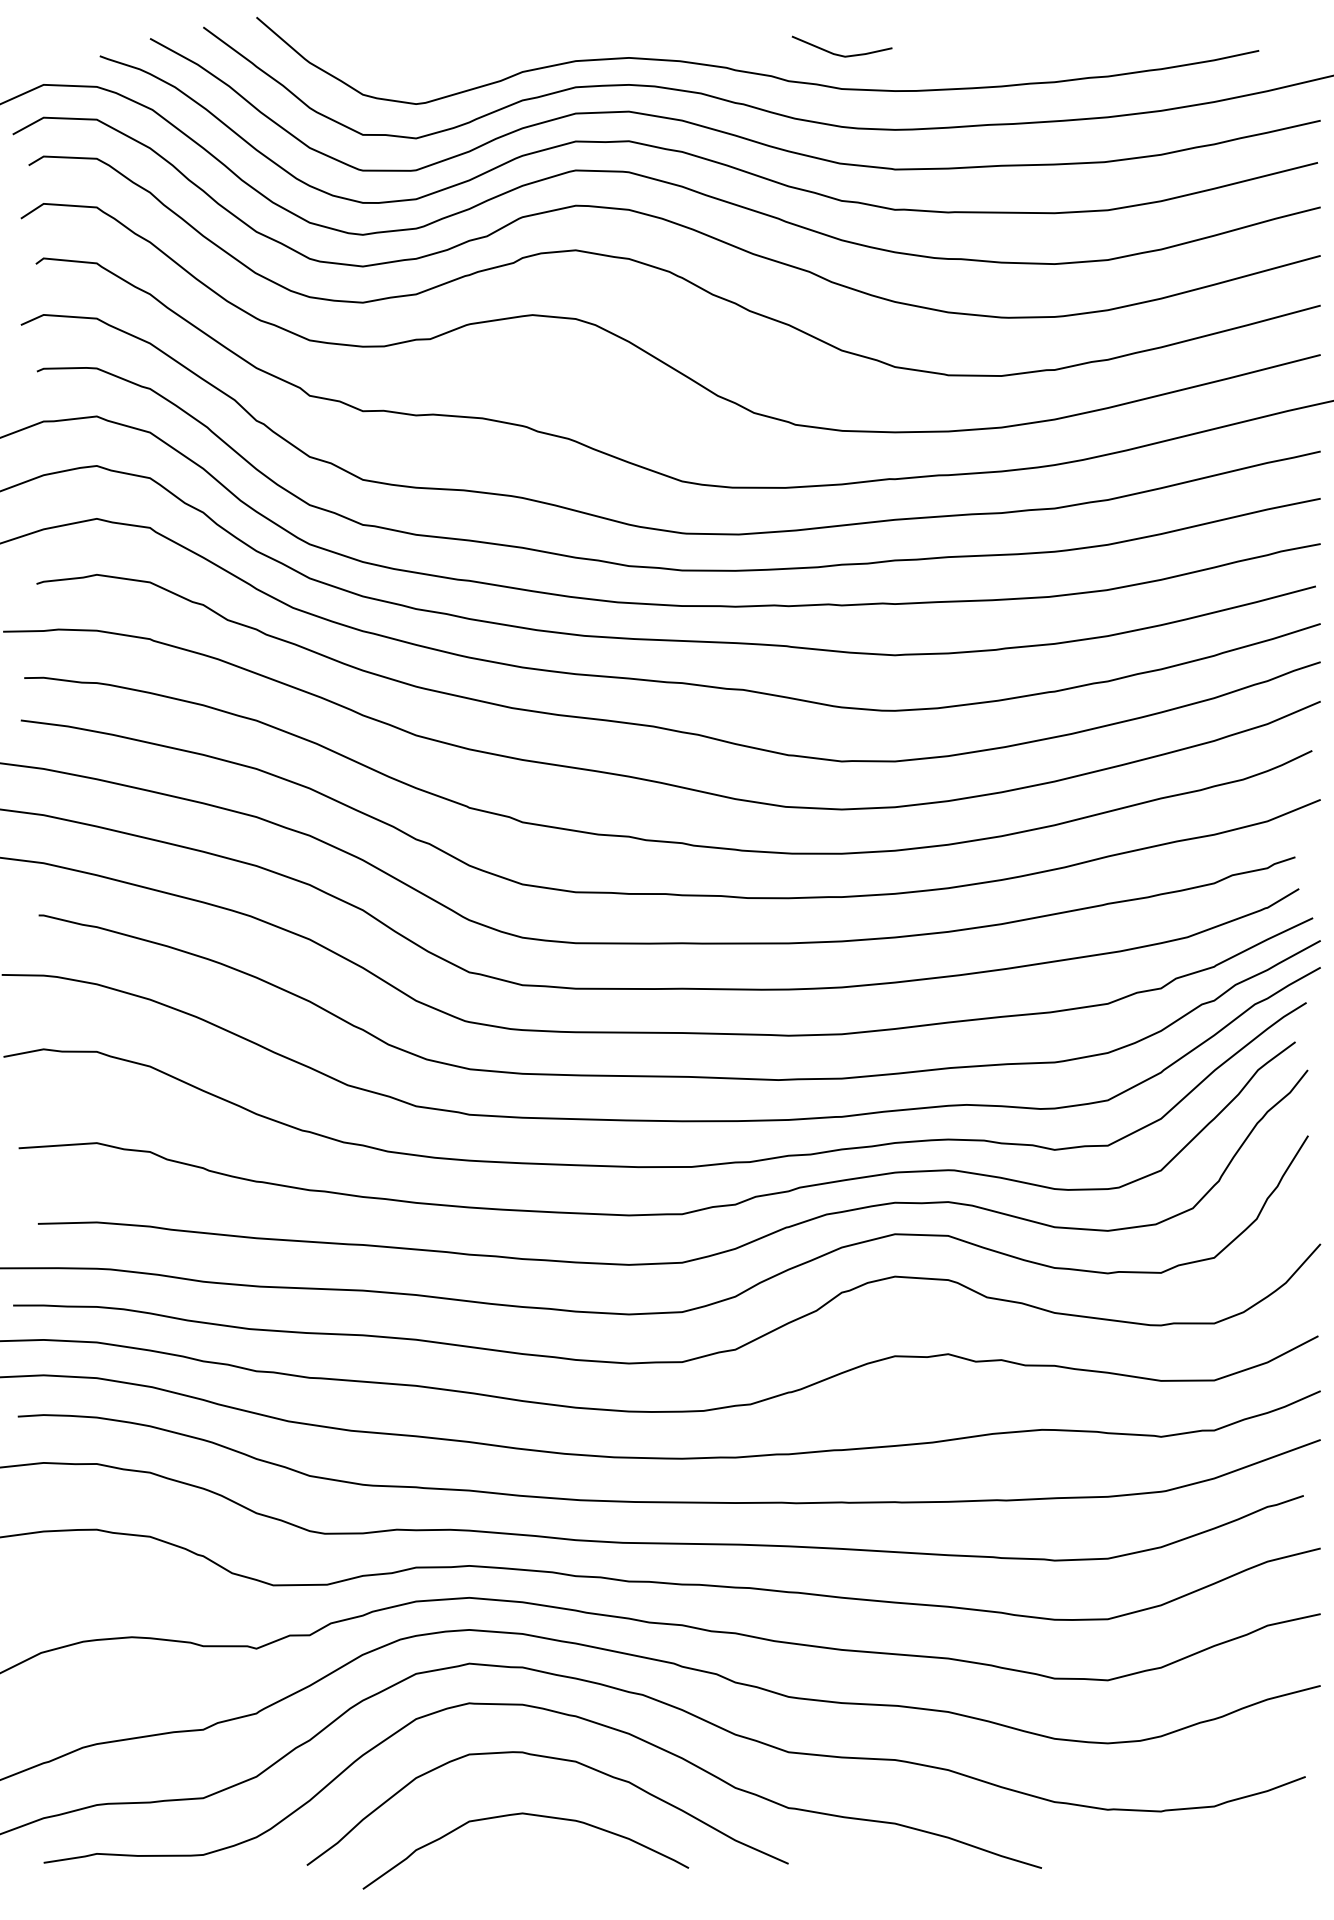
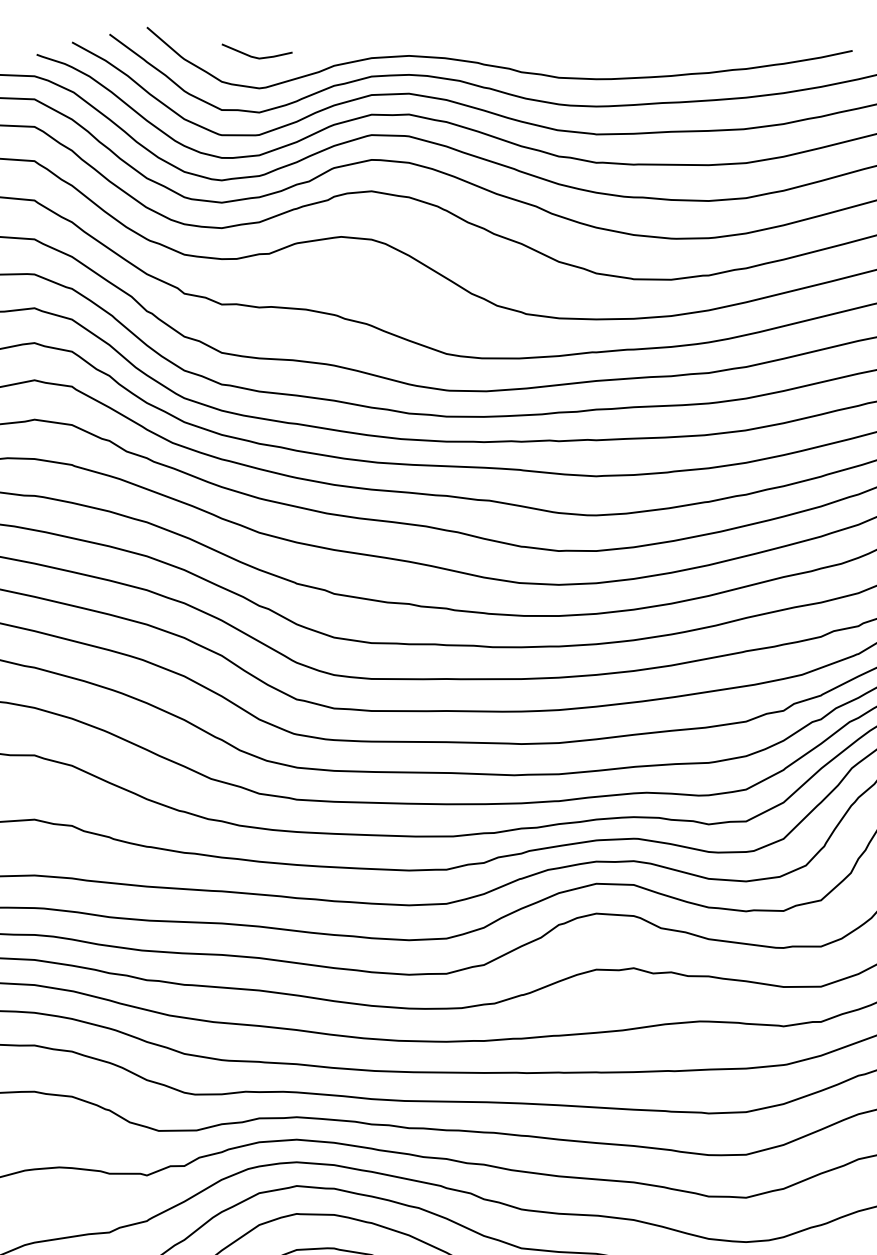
line: (840, 54) -> (256, 57), moved

